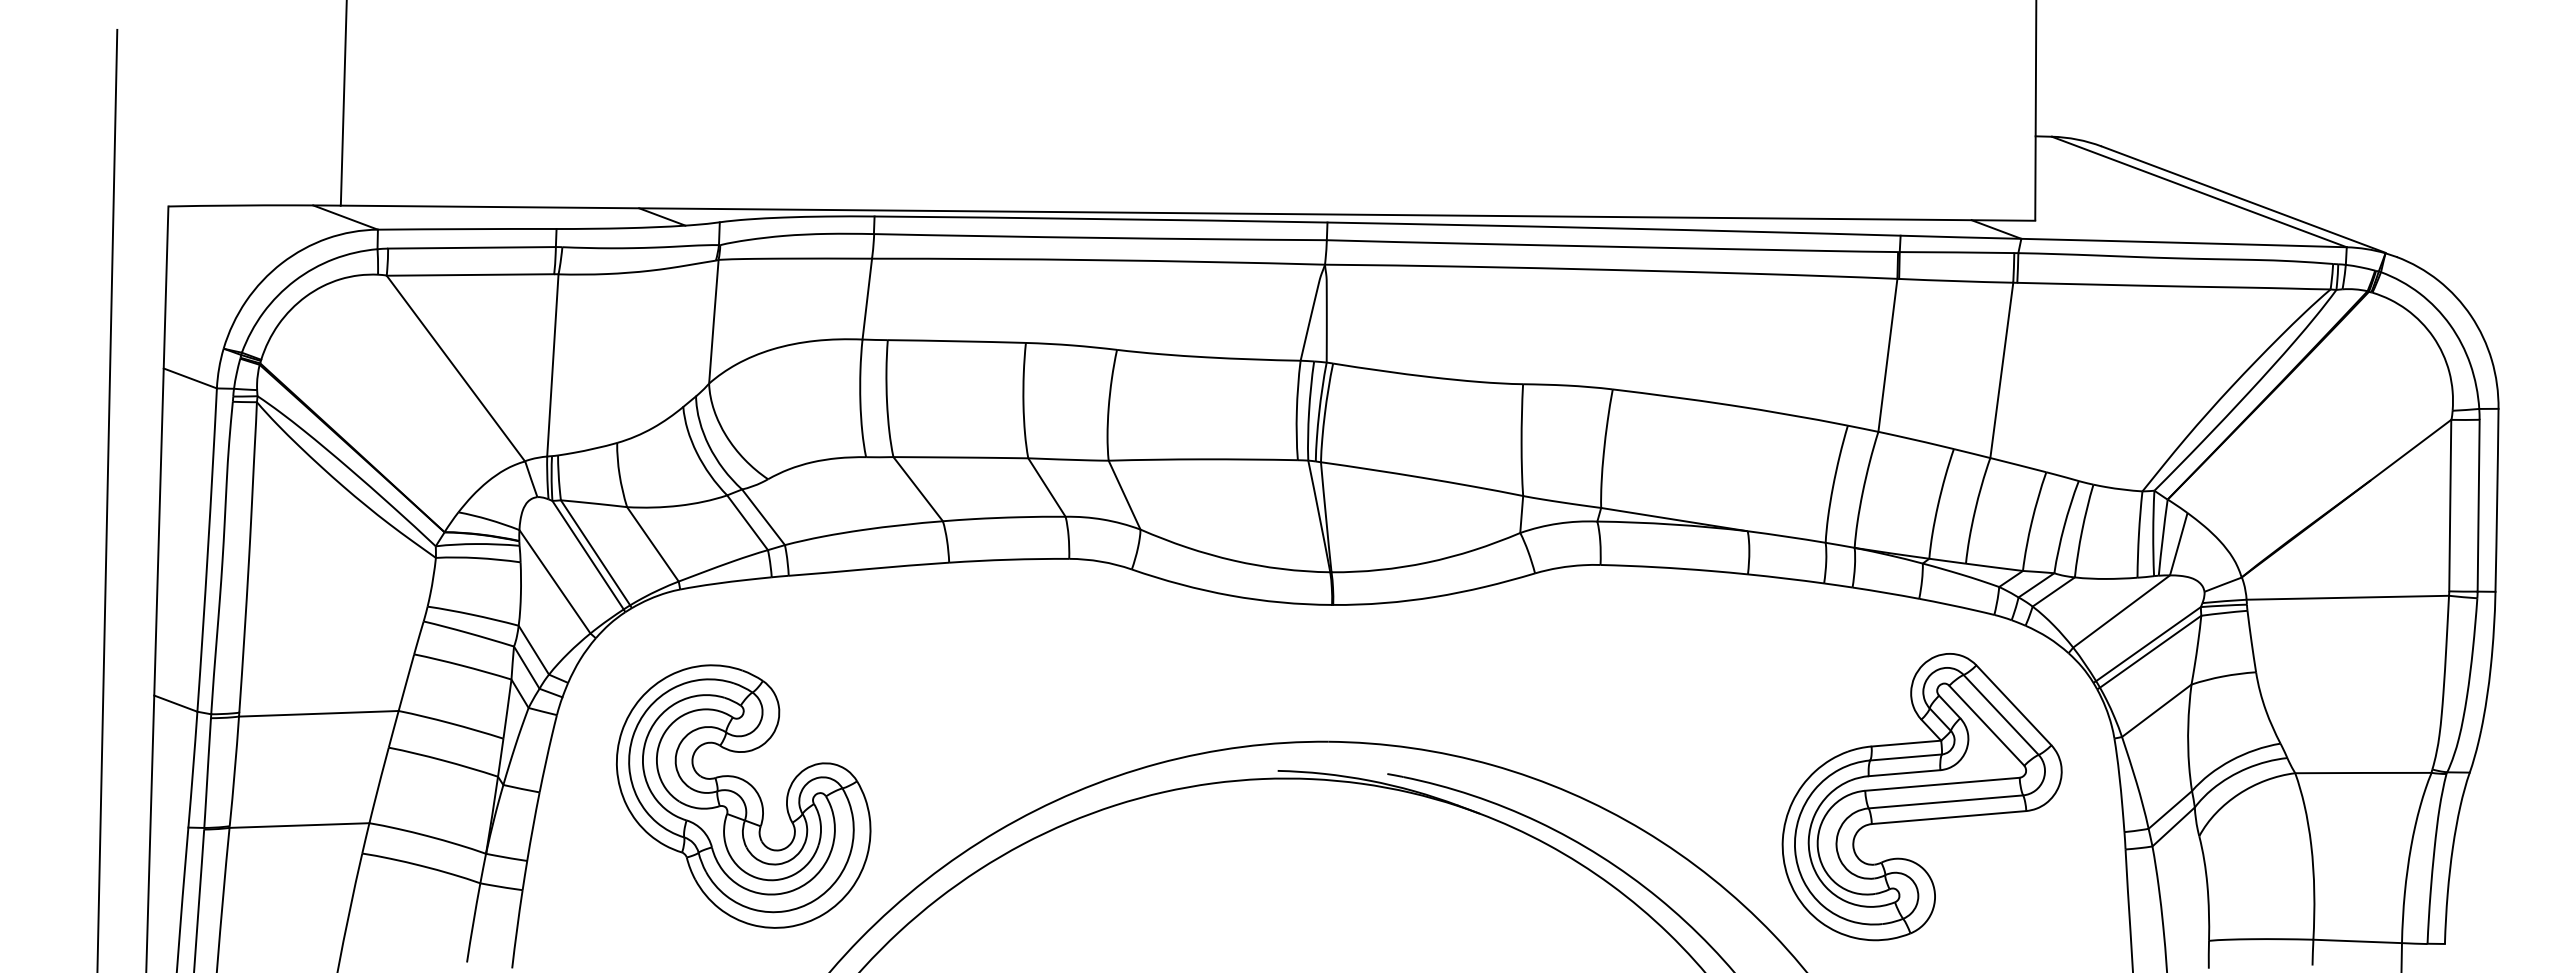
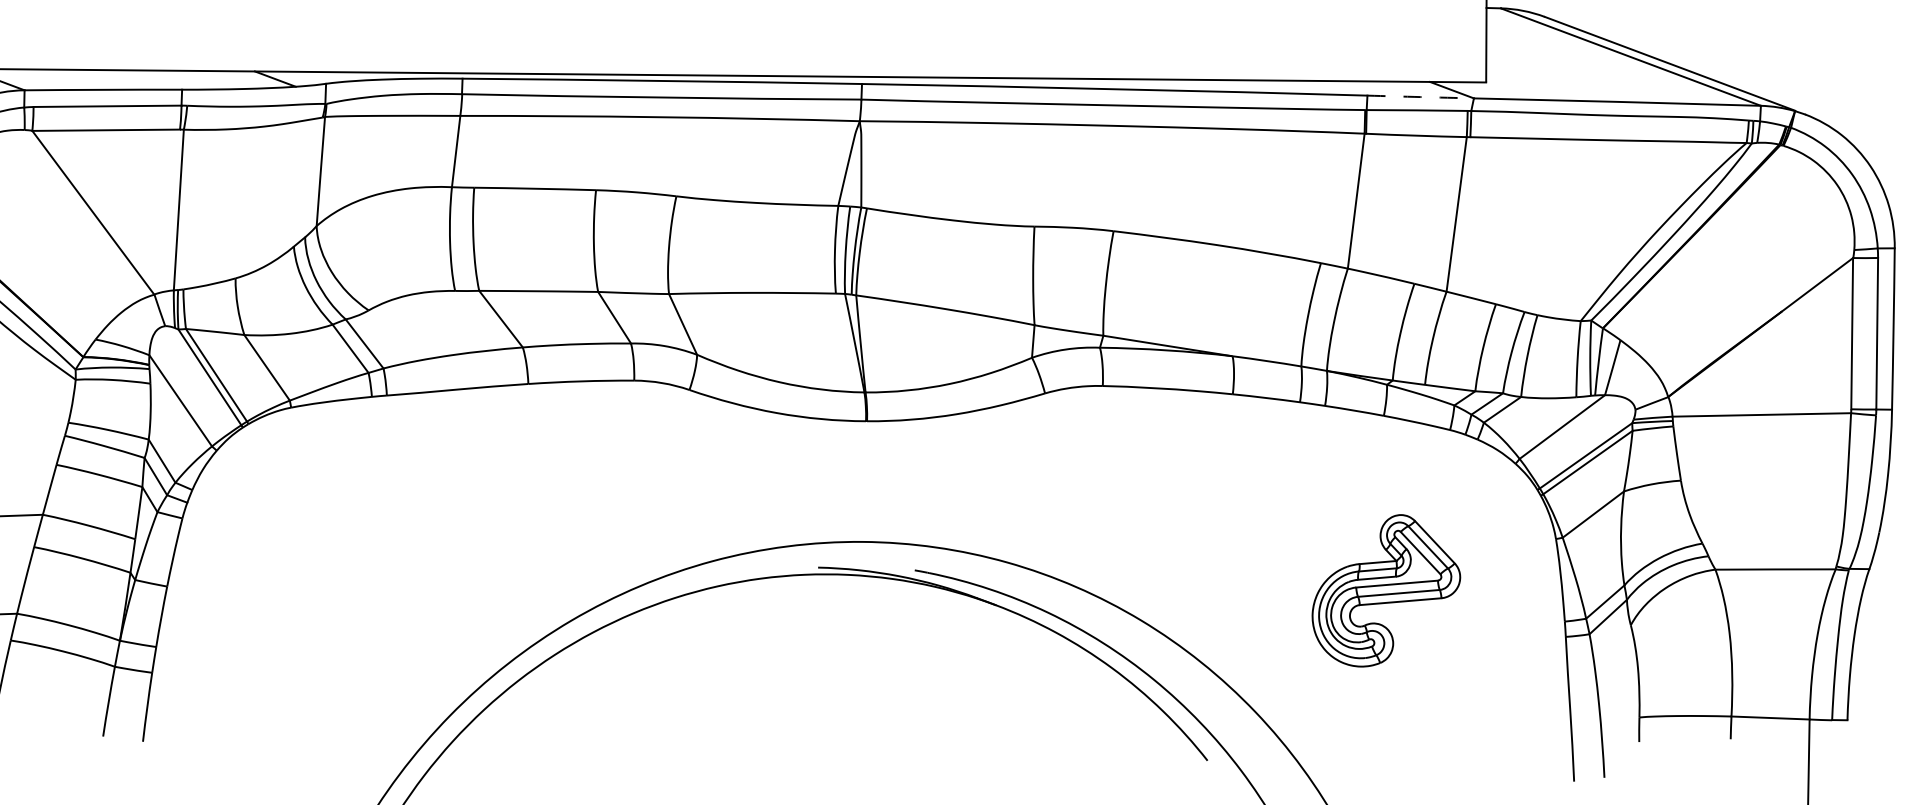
arc: (1960, 237) -> (1420, 97), solid -> dashed
part: (743, 796) -> (346, 590), removed
part: (1921, 797) -> (1385, 591), size x0.6

